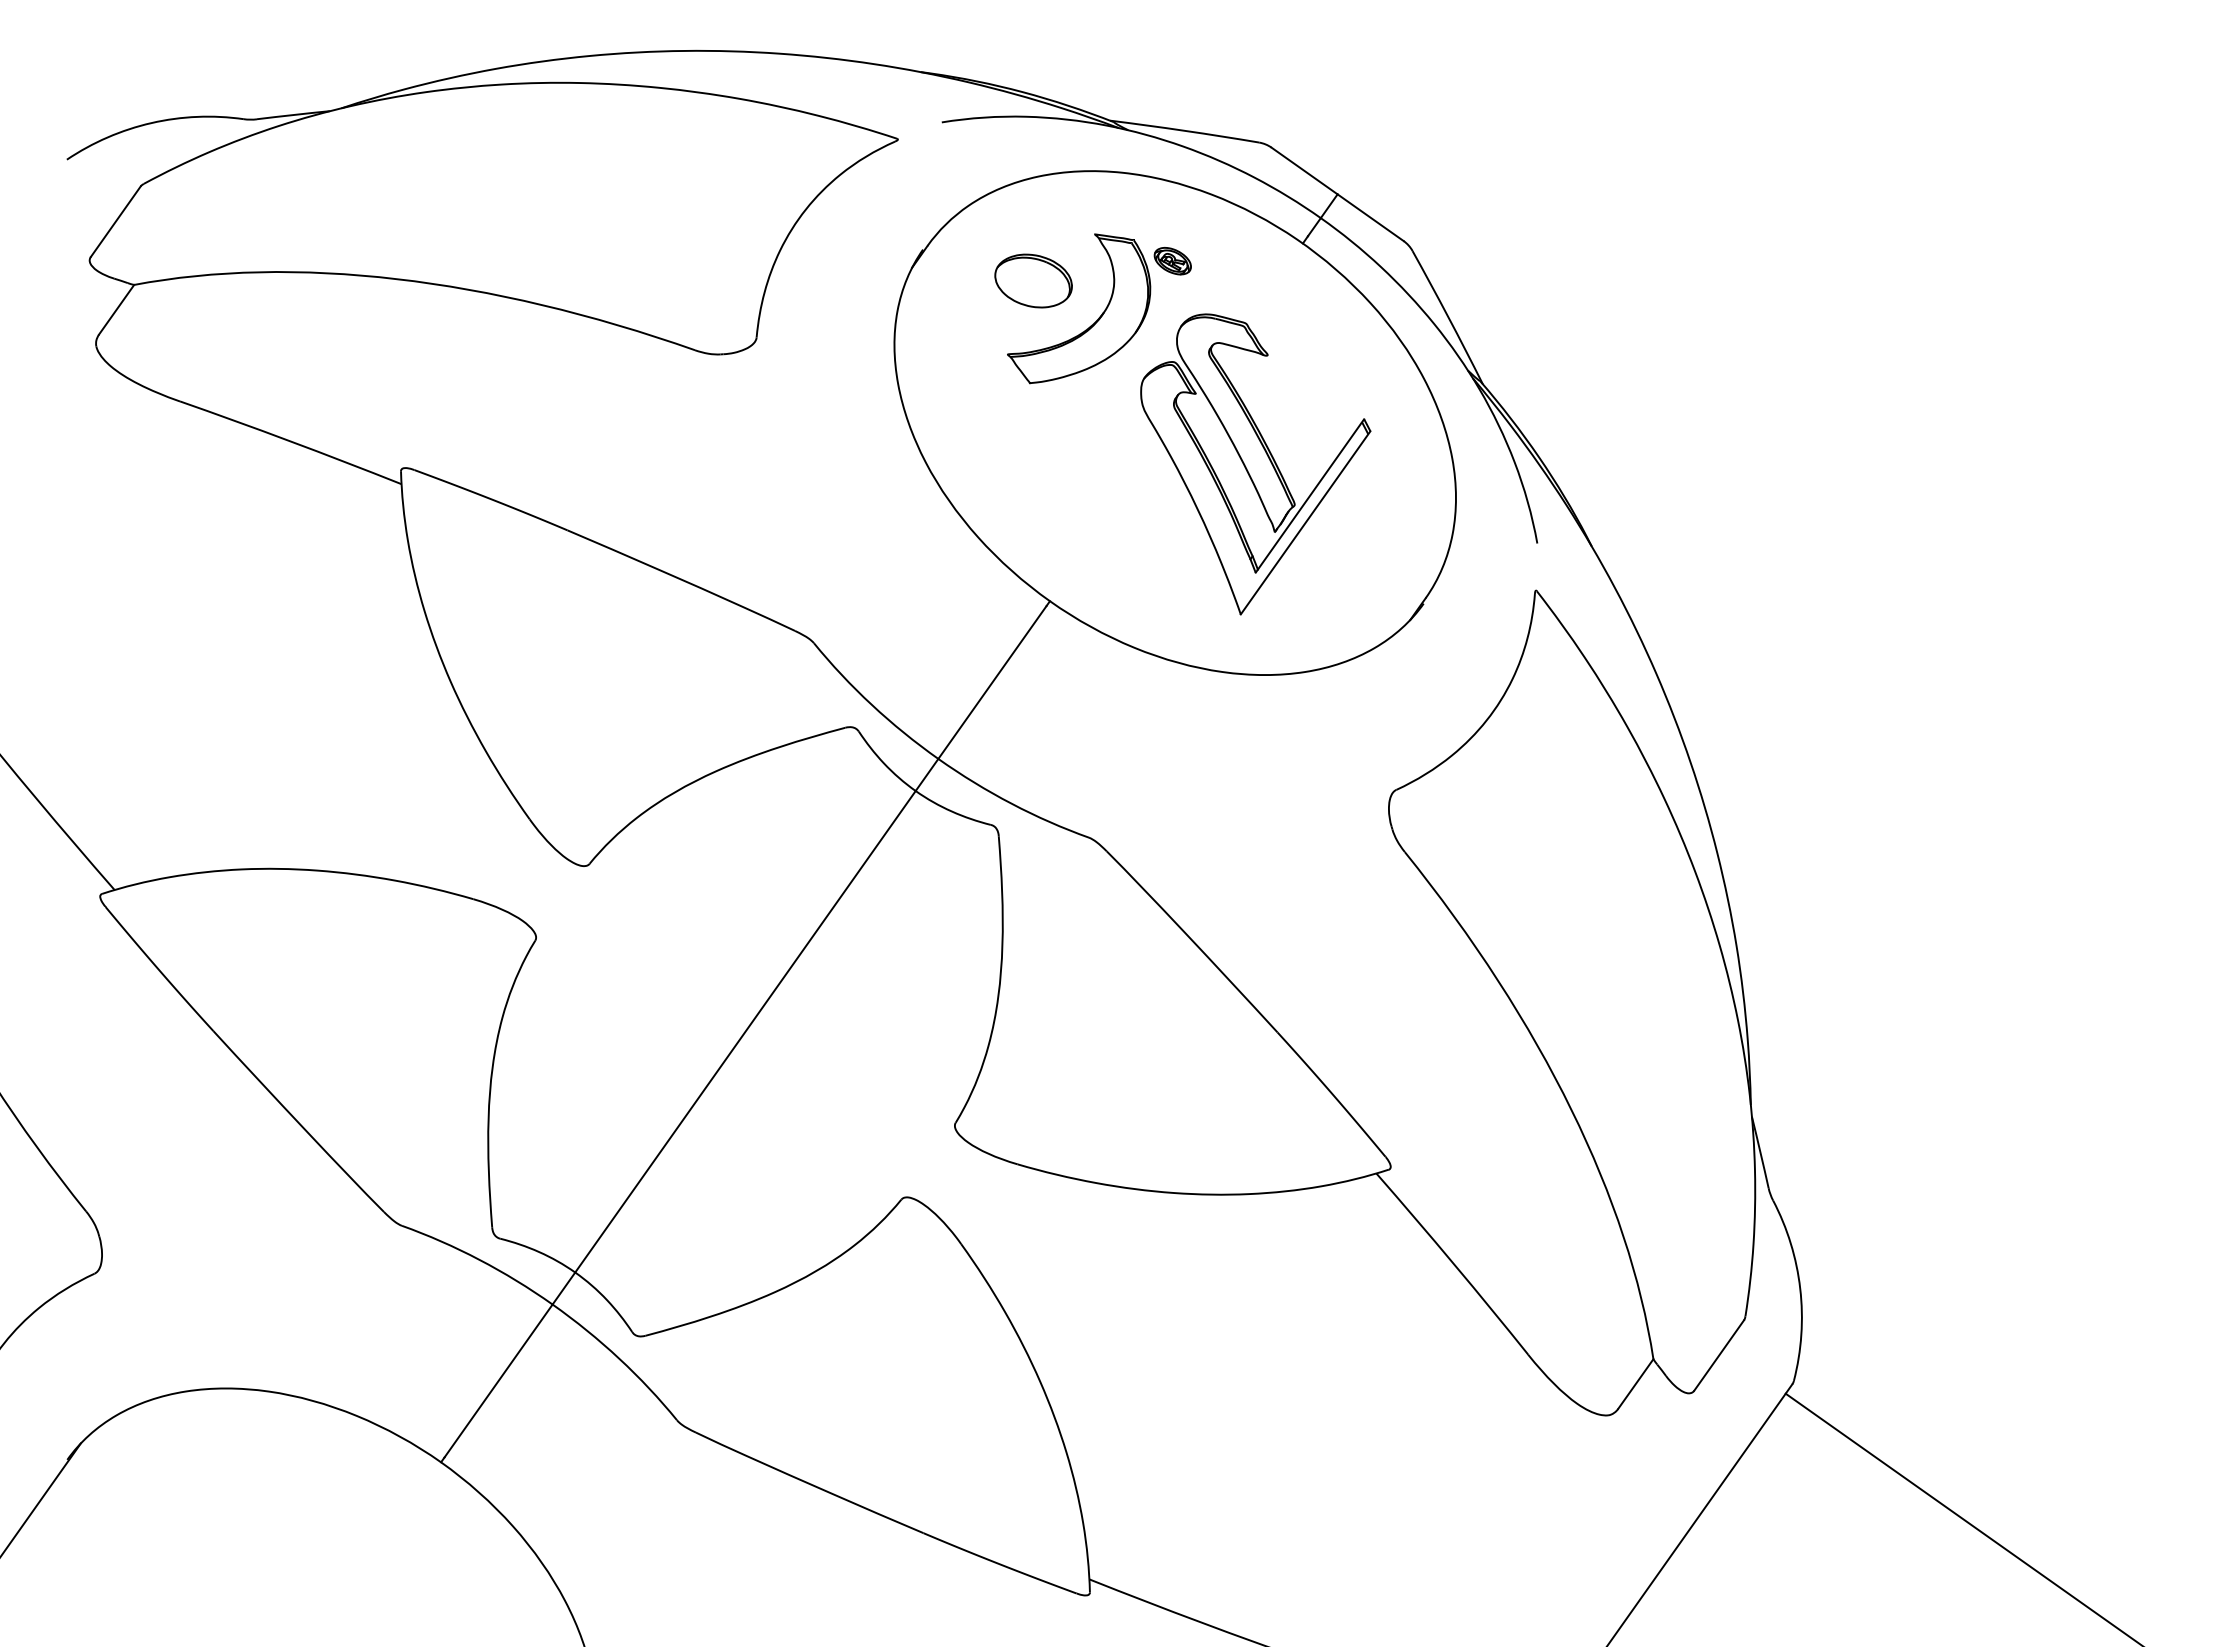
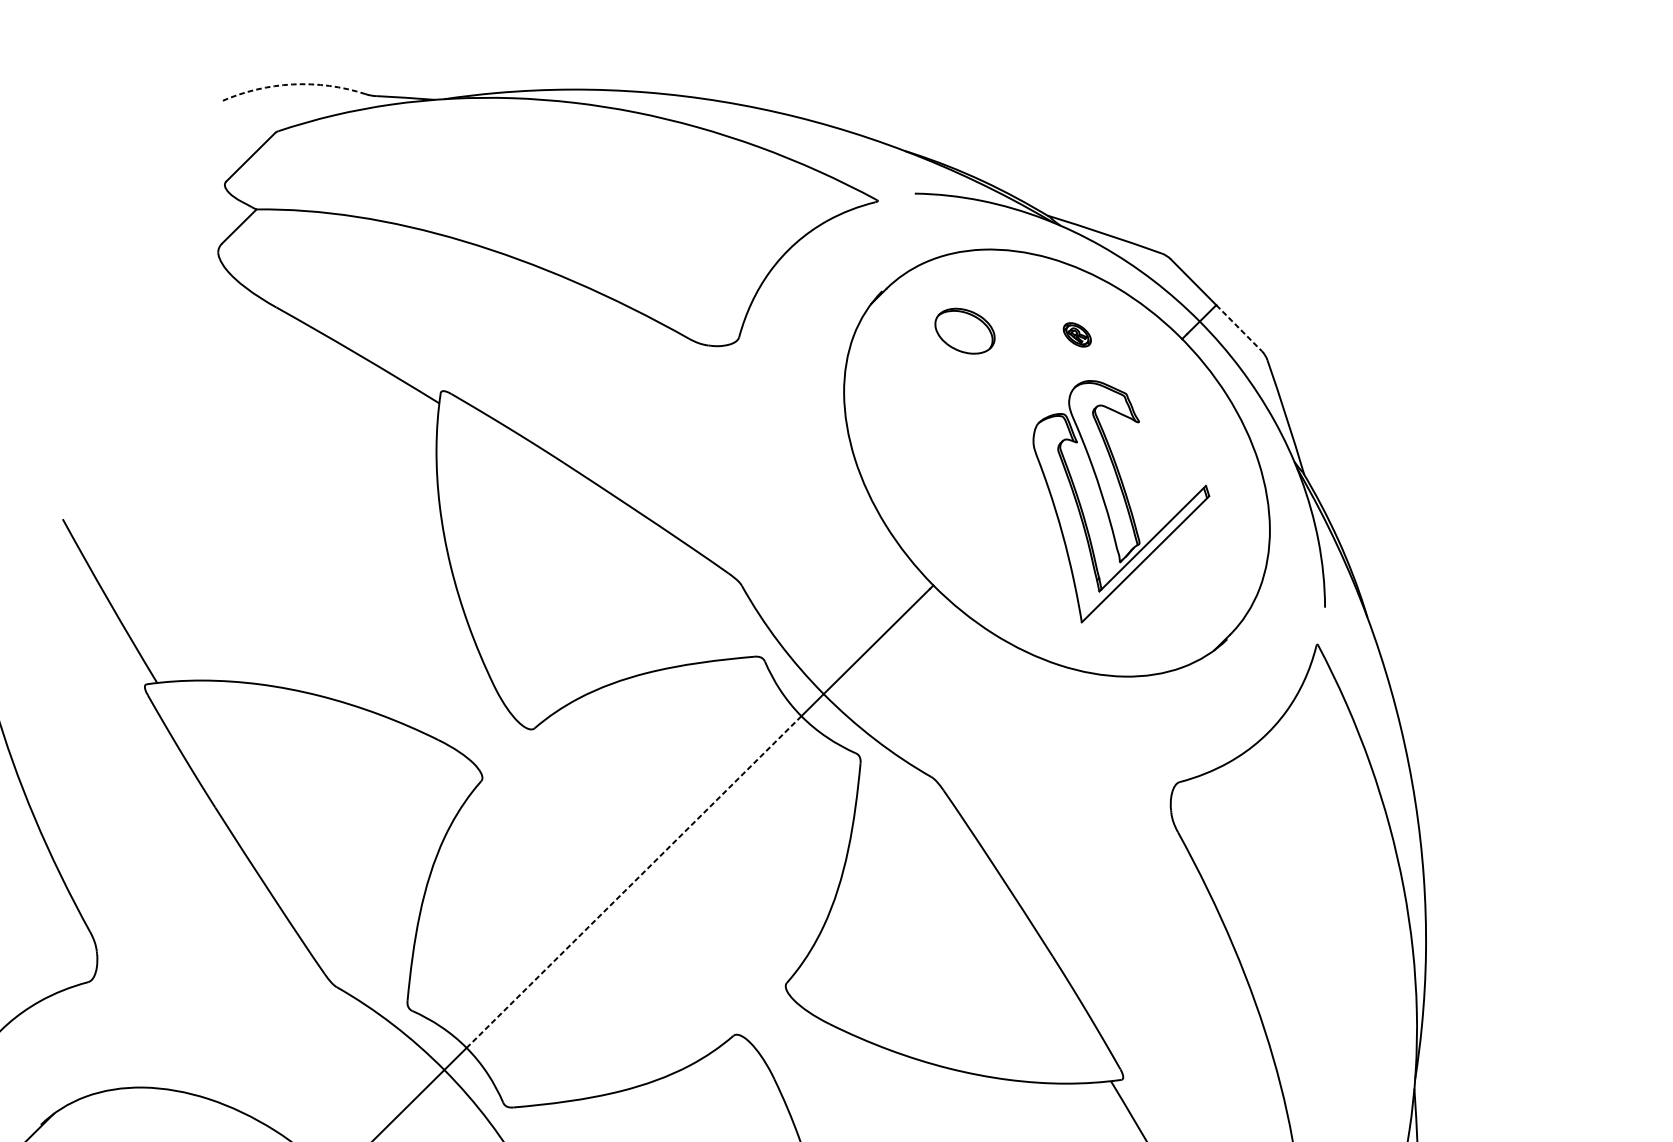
arc: (151, 123) -> (292, 84), solid -> dashed
line: (1371, 217) -> (1239, 328), solid -> dashed
part: (1091, 324) -> (1004, 373), removed
line: (745, 1031) -> (634, 881), solid -> dashed

